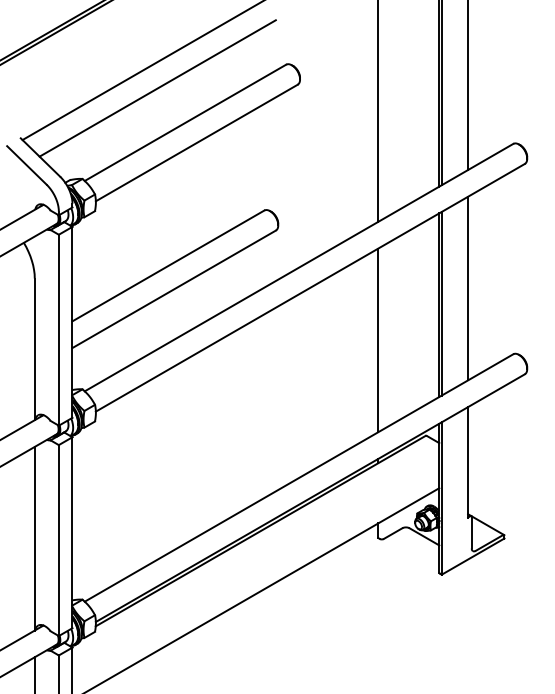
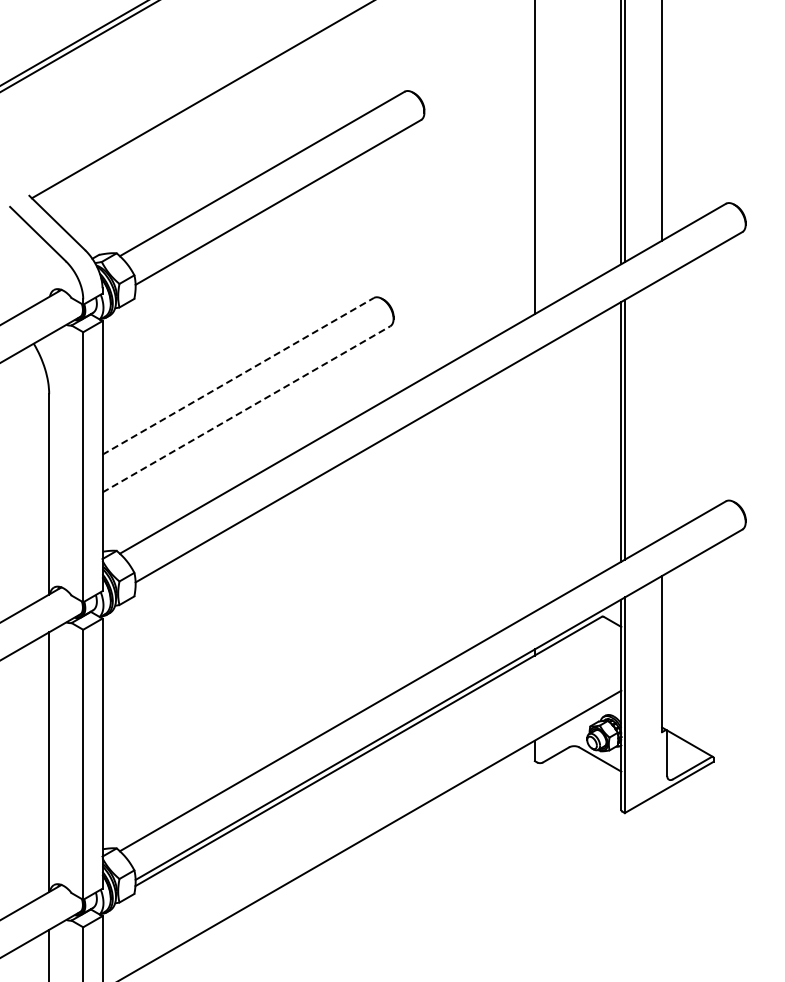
line: (158, 87) -> (223, 124), removed
line: (168, 266) -> (238, 376), solid -> dashed
line: (468, 288) -> (662, 408), removed
line: (174, 289) -> (246, 409), solid -> dashed
line: (377, 340) -> (534, 481), removed

